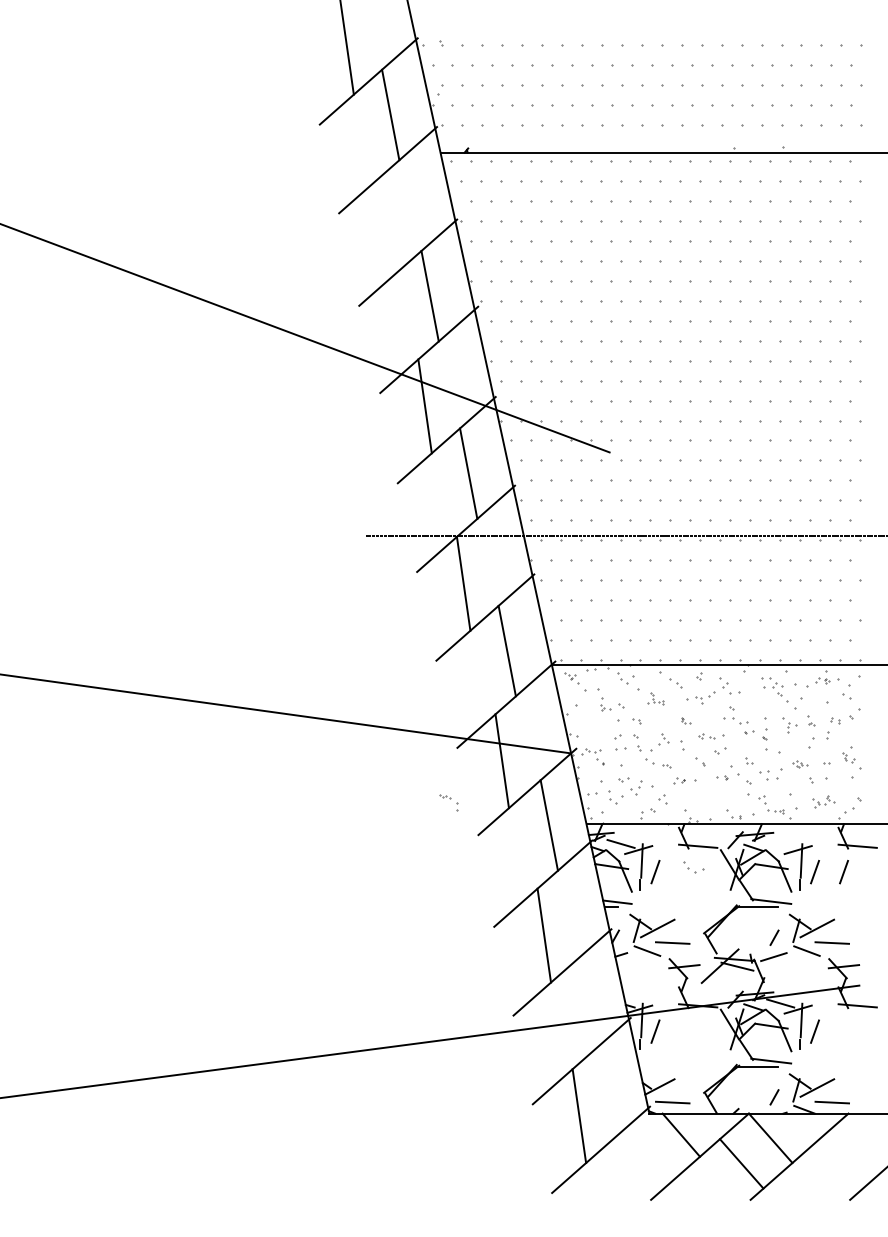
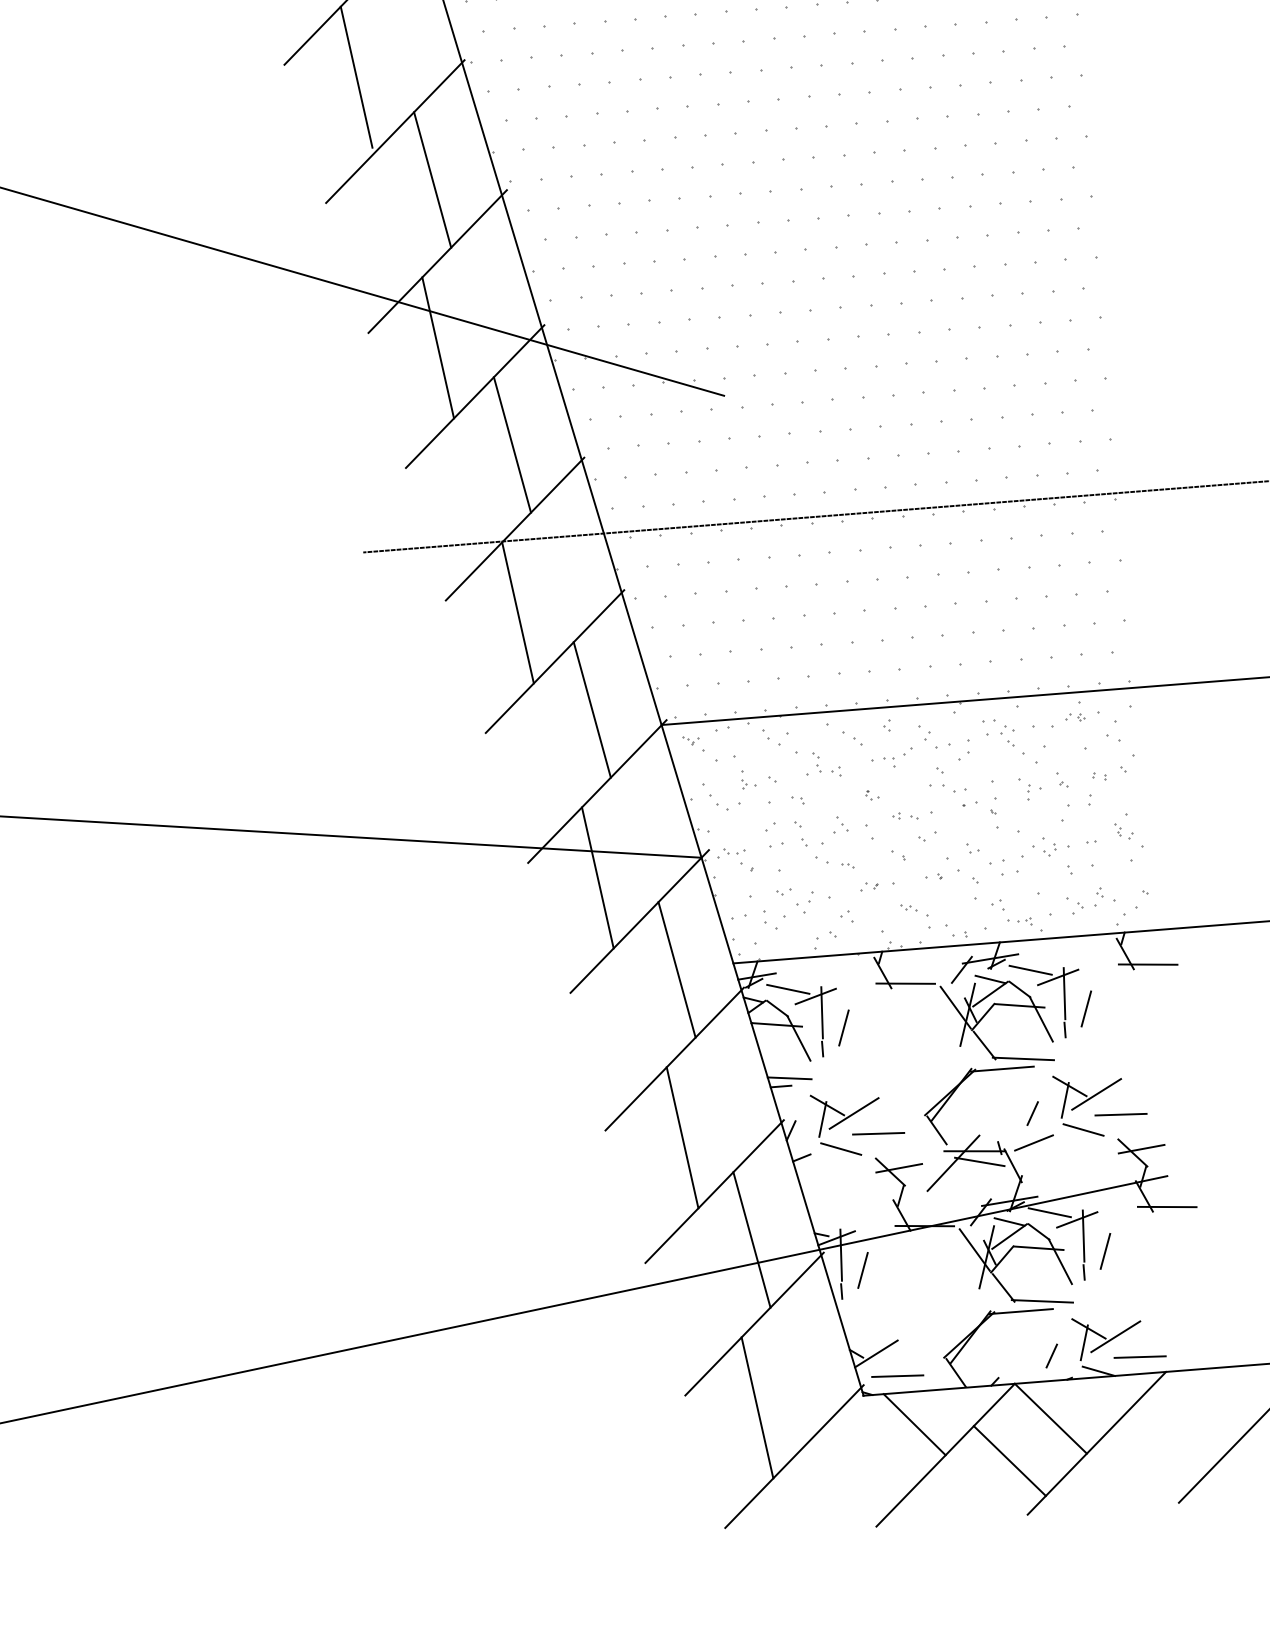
line: (385, 225) -> (356, 77), added
part: (748, 696) -> (964, 750), added
part: (655, 698) -> (823, 764), size x1.43
part: (800, 763) -> (1051, 845), size x1.67
part: (823, 801) -> (1090, 900), size x1.43
part: (448, 802) -> (914, 916), moved
line: (780, 843) -> (1030, 969), added
part: (693, 867) -> (725, 802), moved
line: (843, 872) -> (1129, 1006), removed
line: (584, 1005) -> (752, 1239), added

